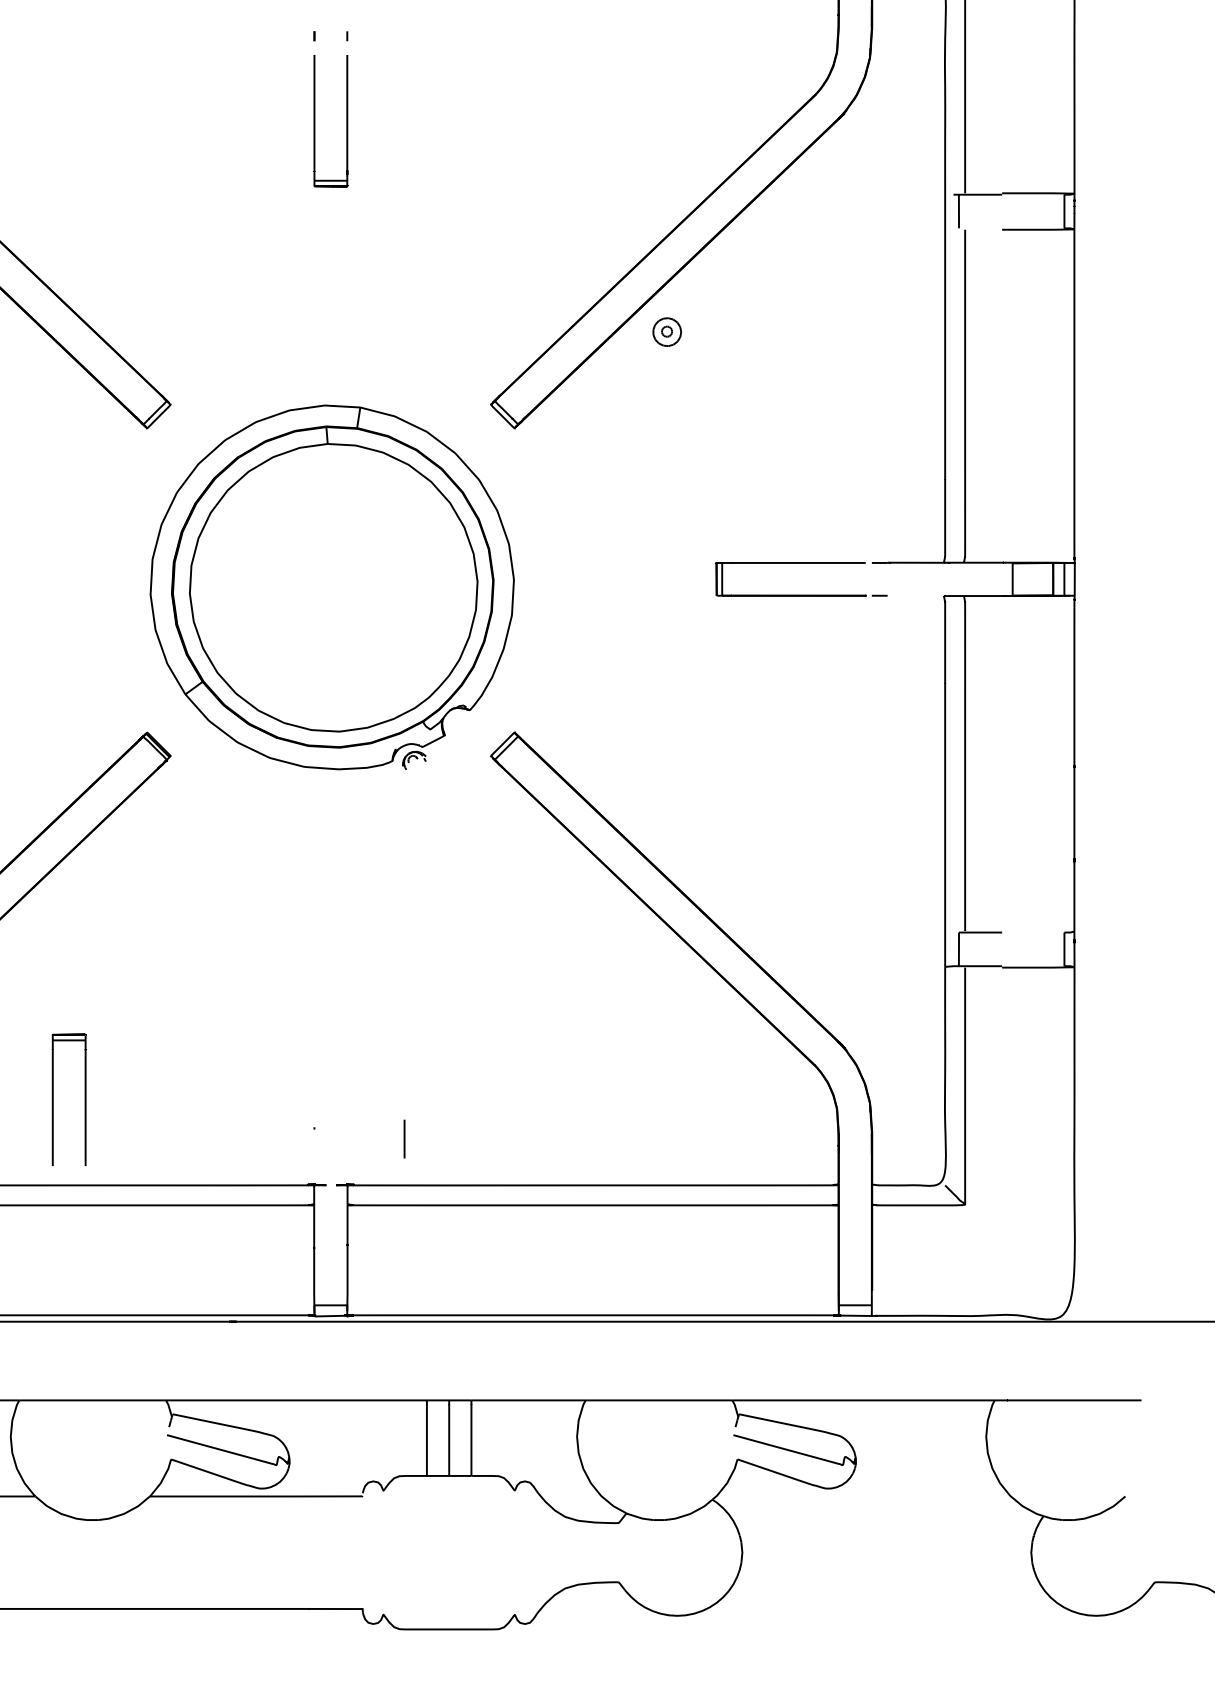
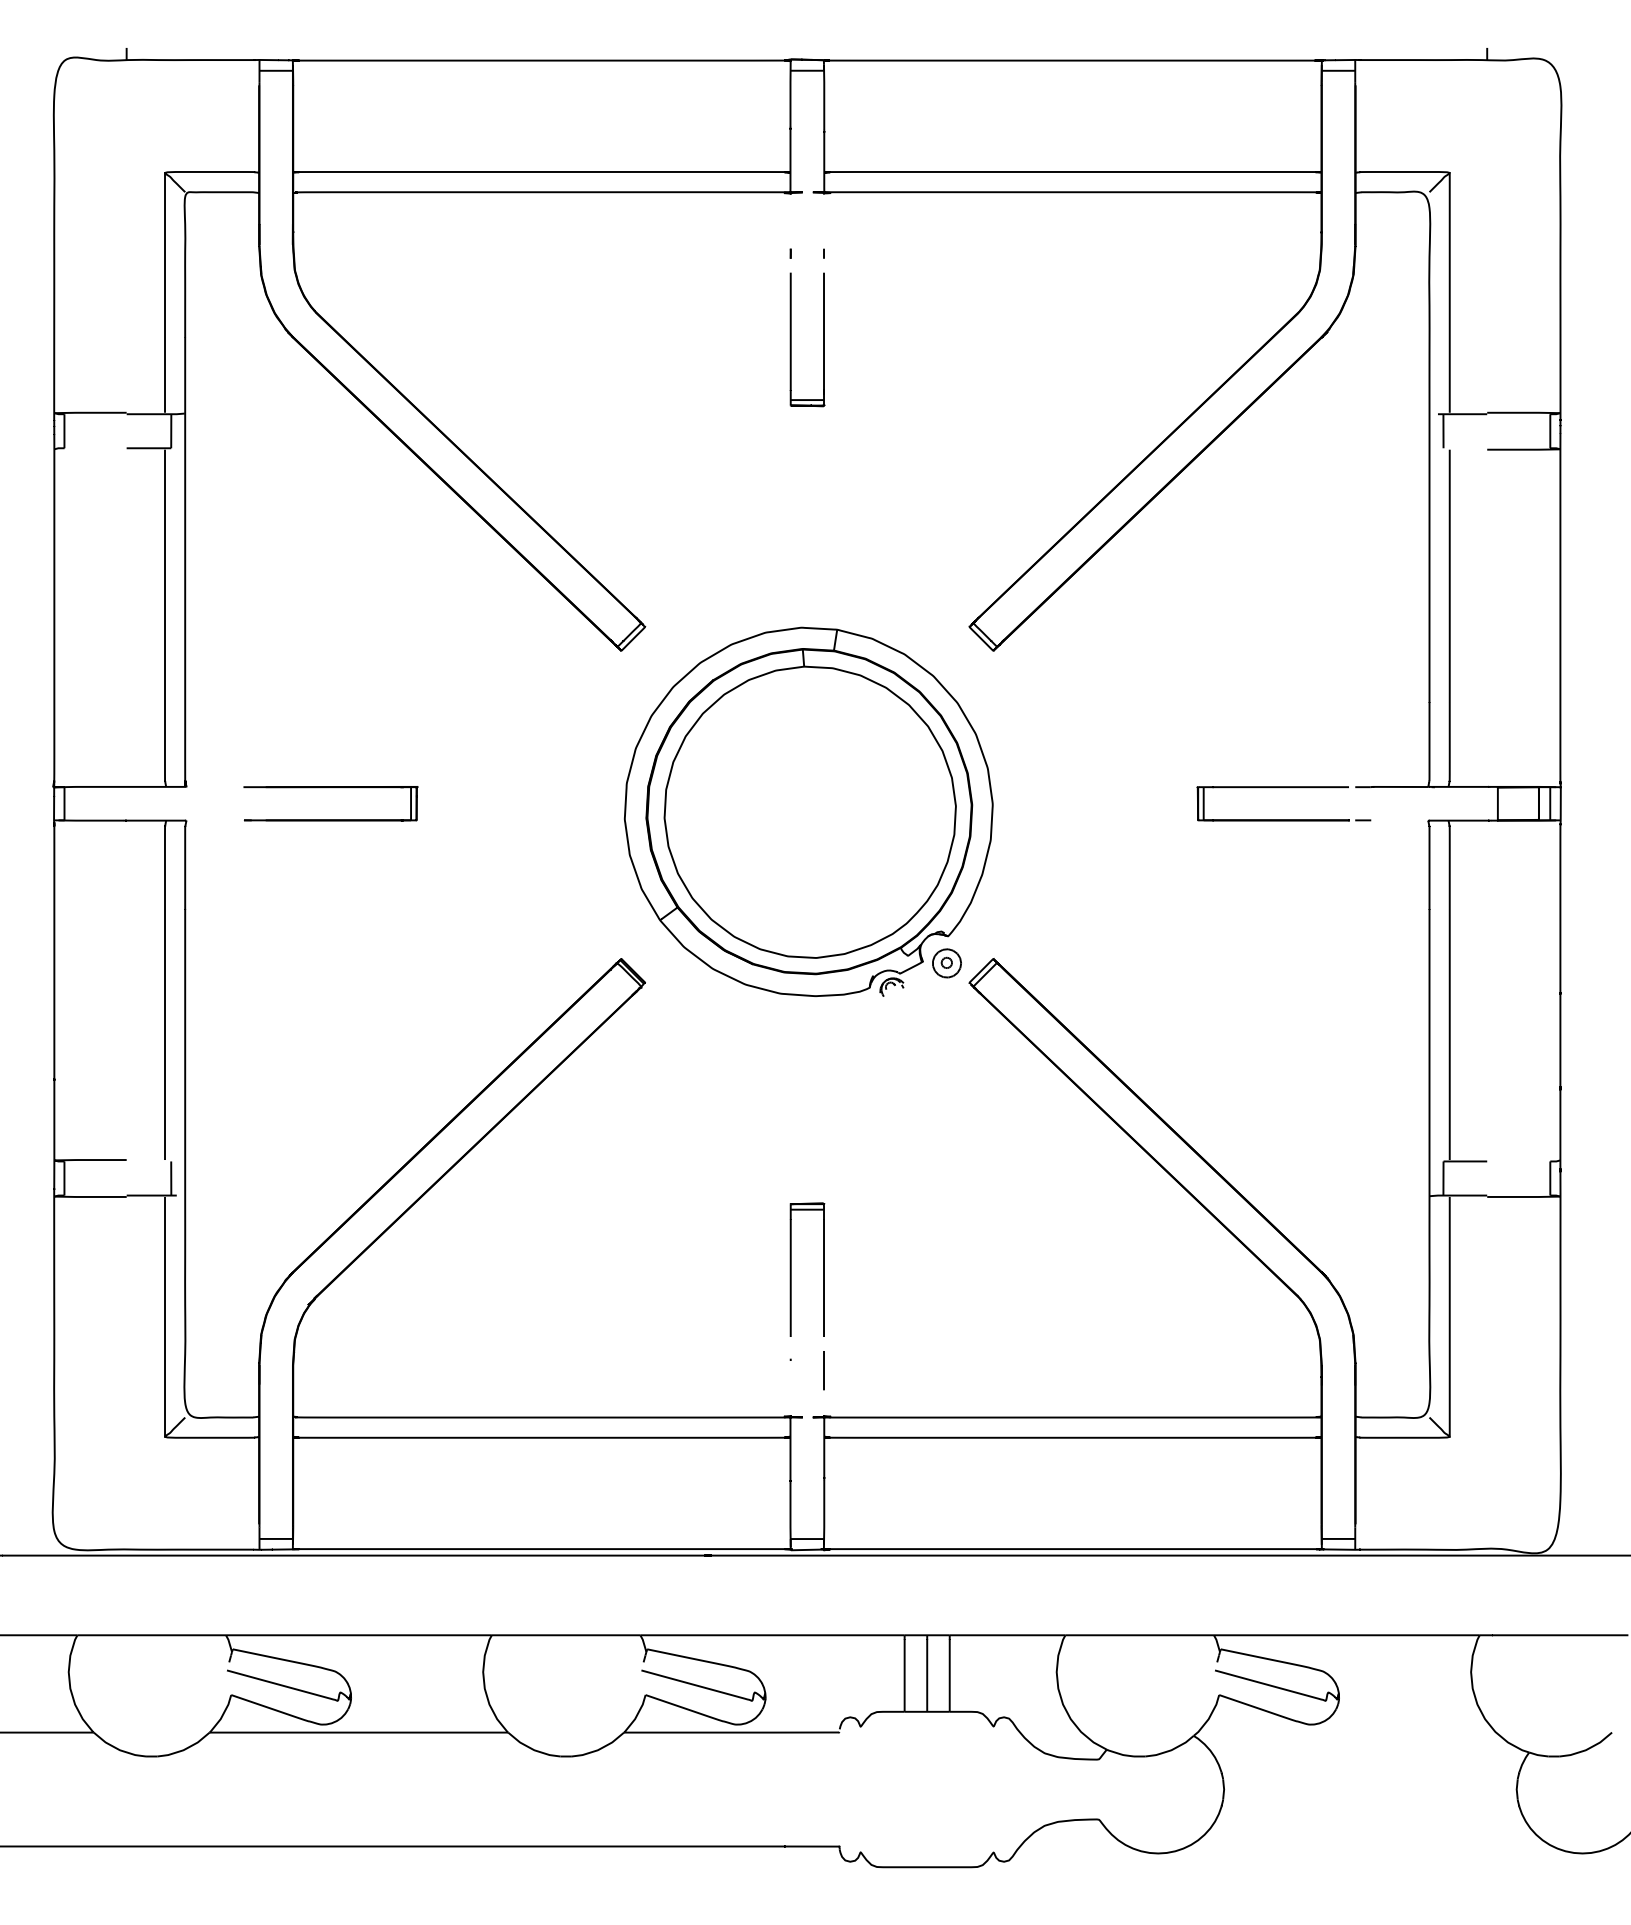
part: (666, 332) -> (946, 963), moved
part: (53, 1099) -> (791, 1269), moved
line: (404, 1138) -> (823, 1370), moved

